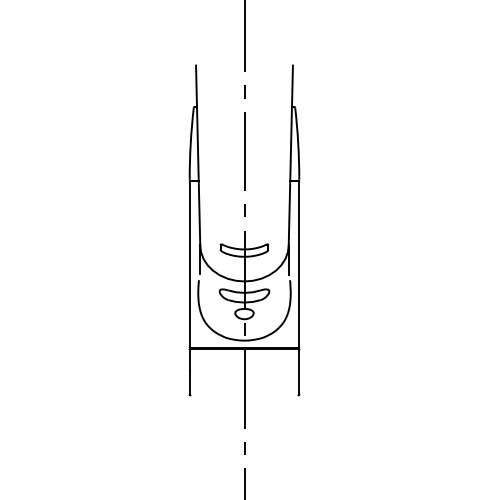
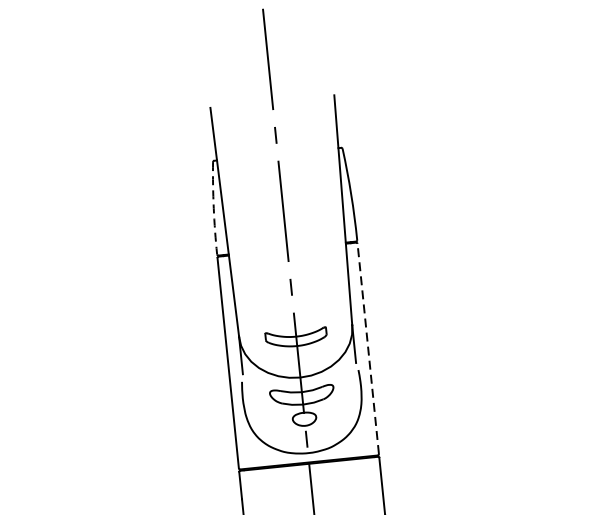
arc: (190, 143) -> (213, 208), solid -> dashed
line: (299, 264) -> (368, 348), solid -> dashed

